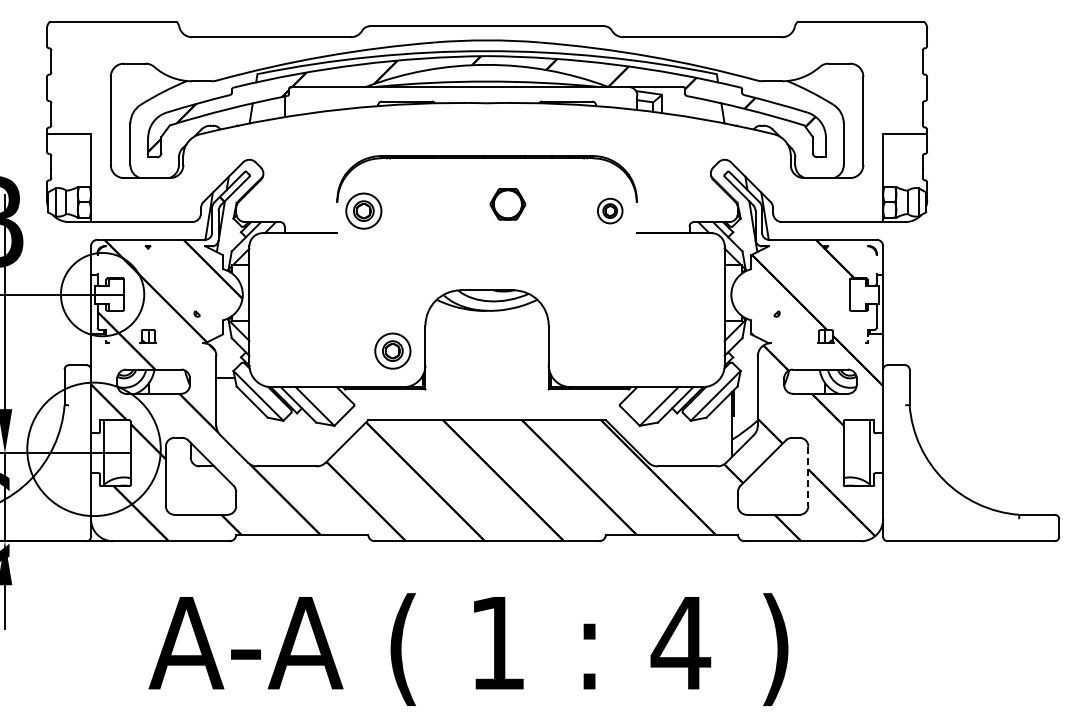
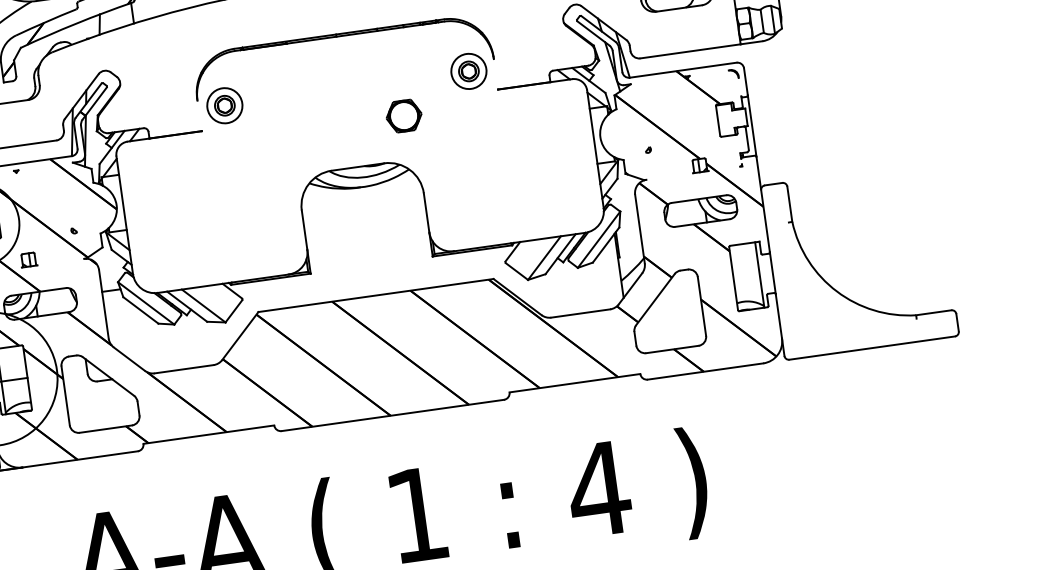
part: (507, 204) -> (403, 116), moved
part: (609, 210) -> (468, 70), size x1.43
part: (392, 350) -> (272, 239), removed
line: (808, 476) -> (702, 306), dashed -> solid

